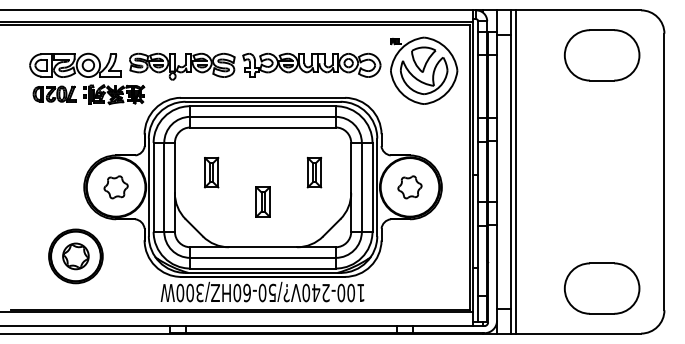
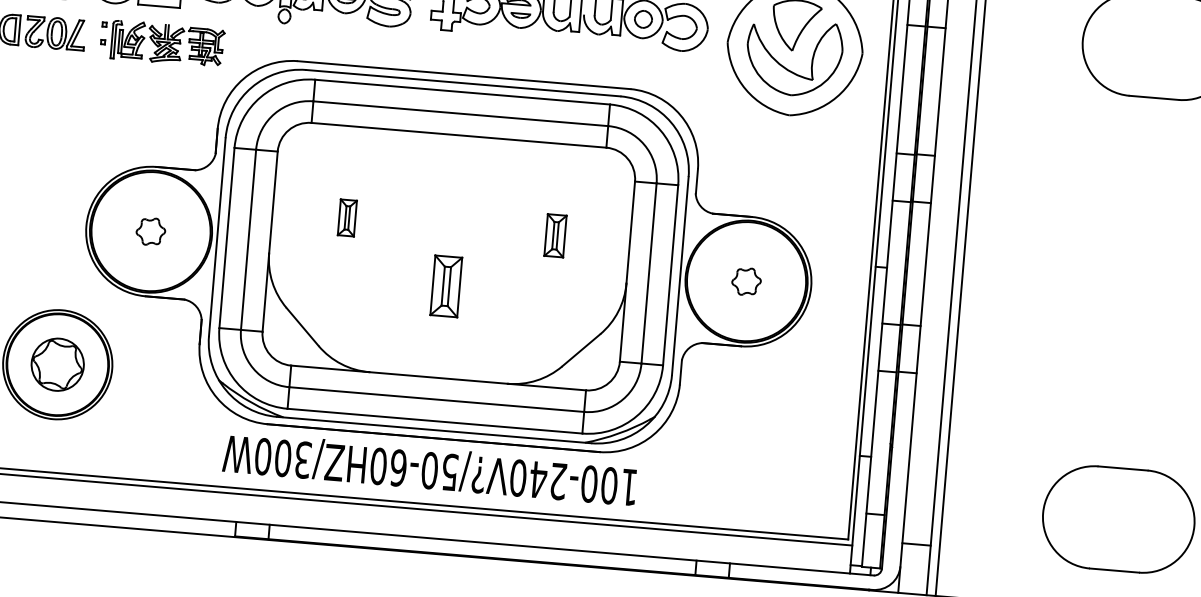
part: (211, 172) -> (346, 217), size x0.6
part: (314, 172) -> (555, 235), size x0.7
part: (115, 187) -> (149, 231), size x0.6
part: (409, 187) -> (745, 281), size x0.6

